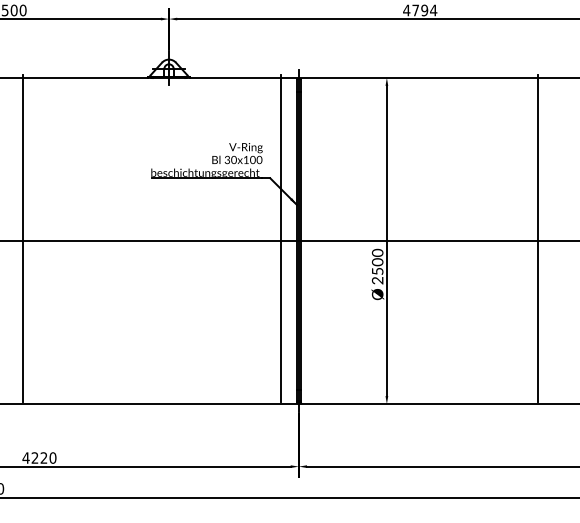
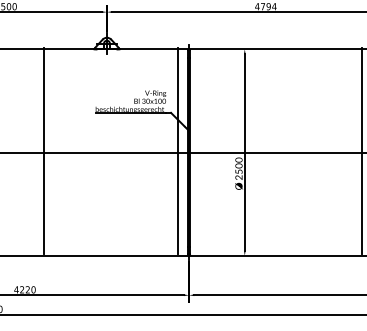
line: (22, 237) -> (43, 150), moved
line: (538, 237) -> (362, 150), moved

